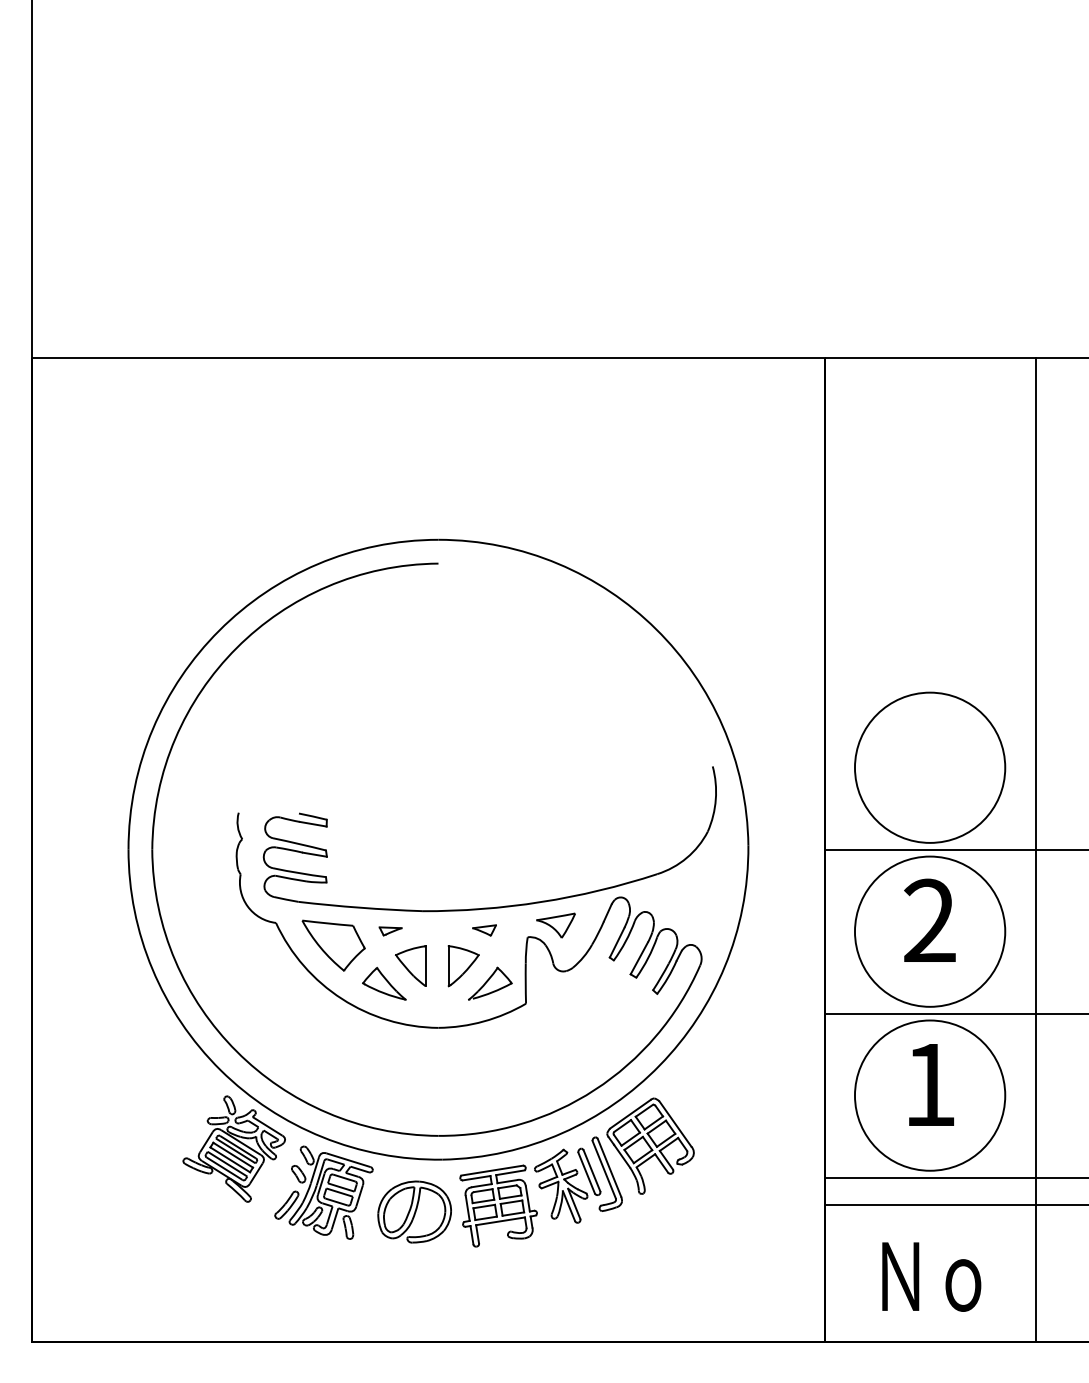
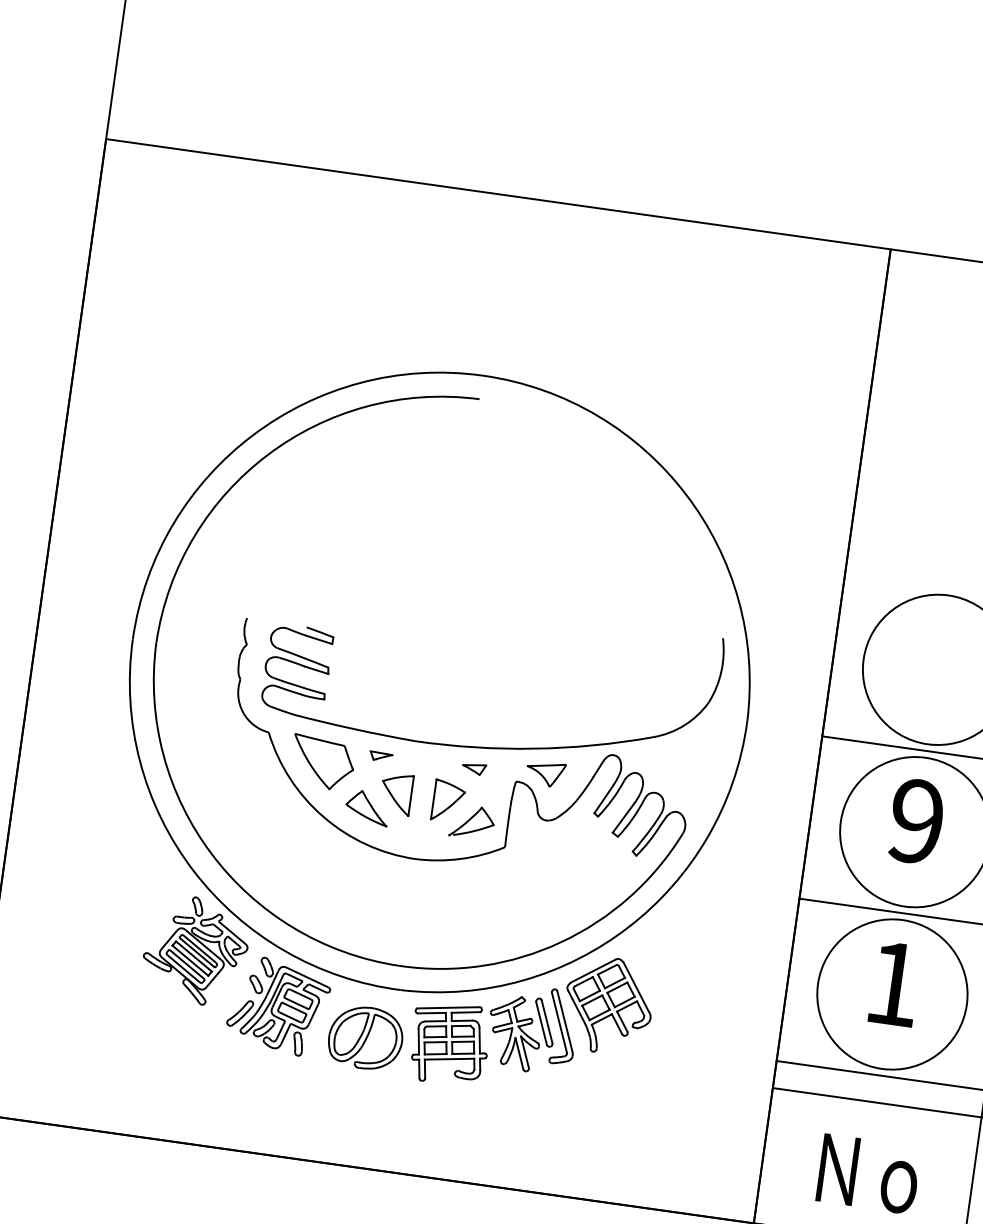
text: (929, 921) -> (916, 821), 2 -> 9

